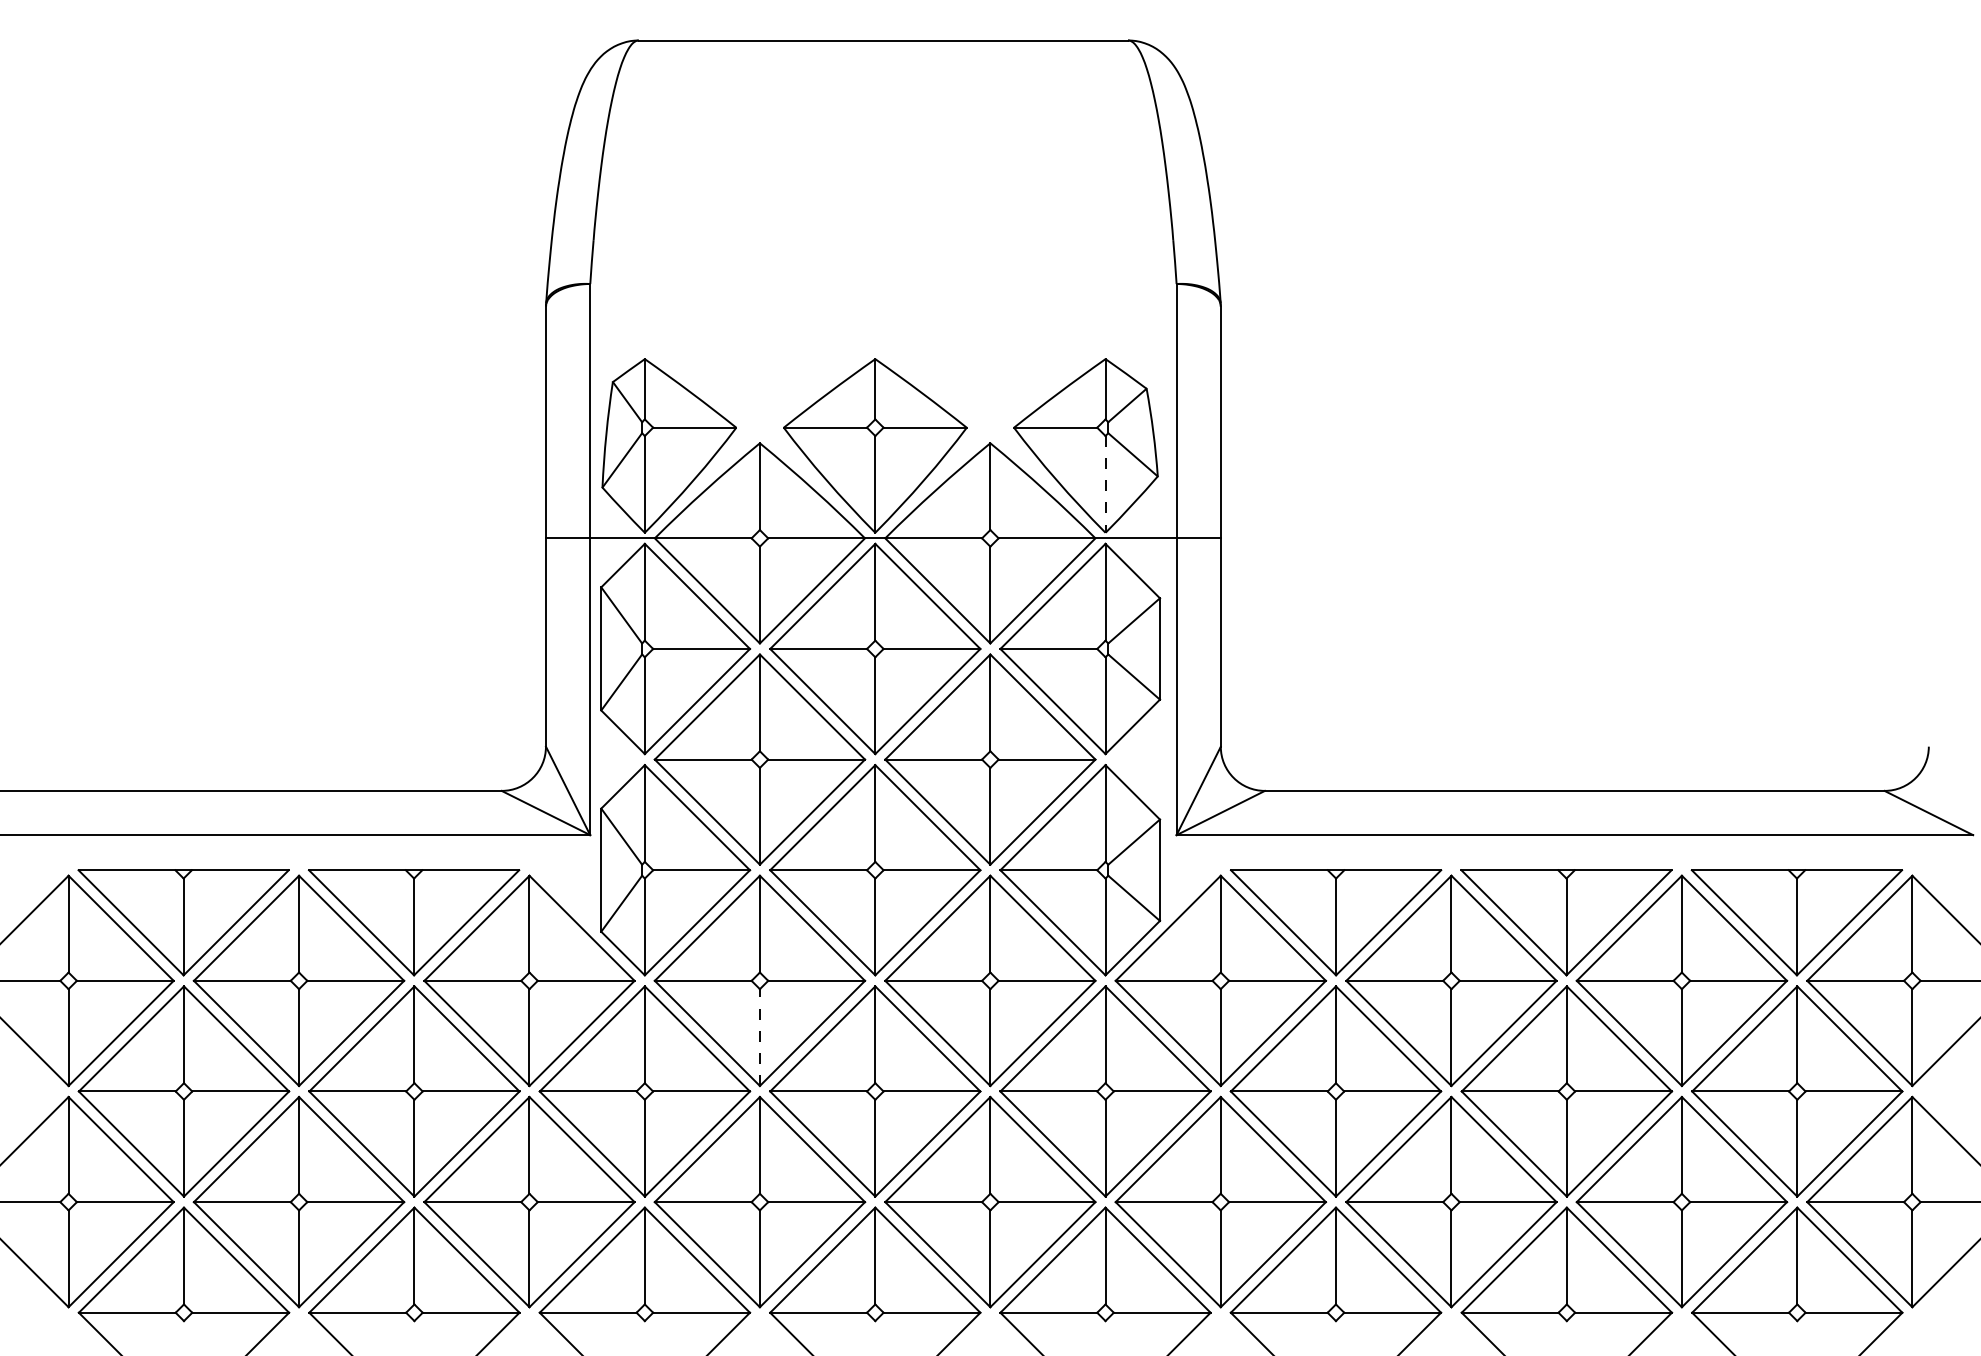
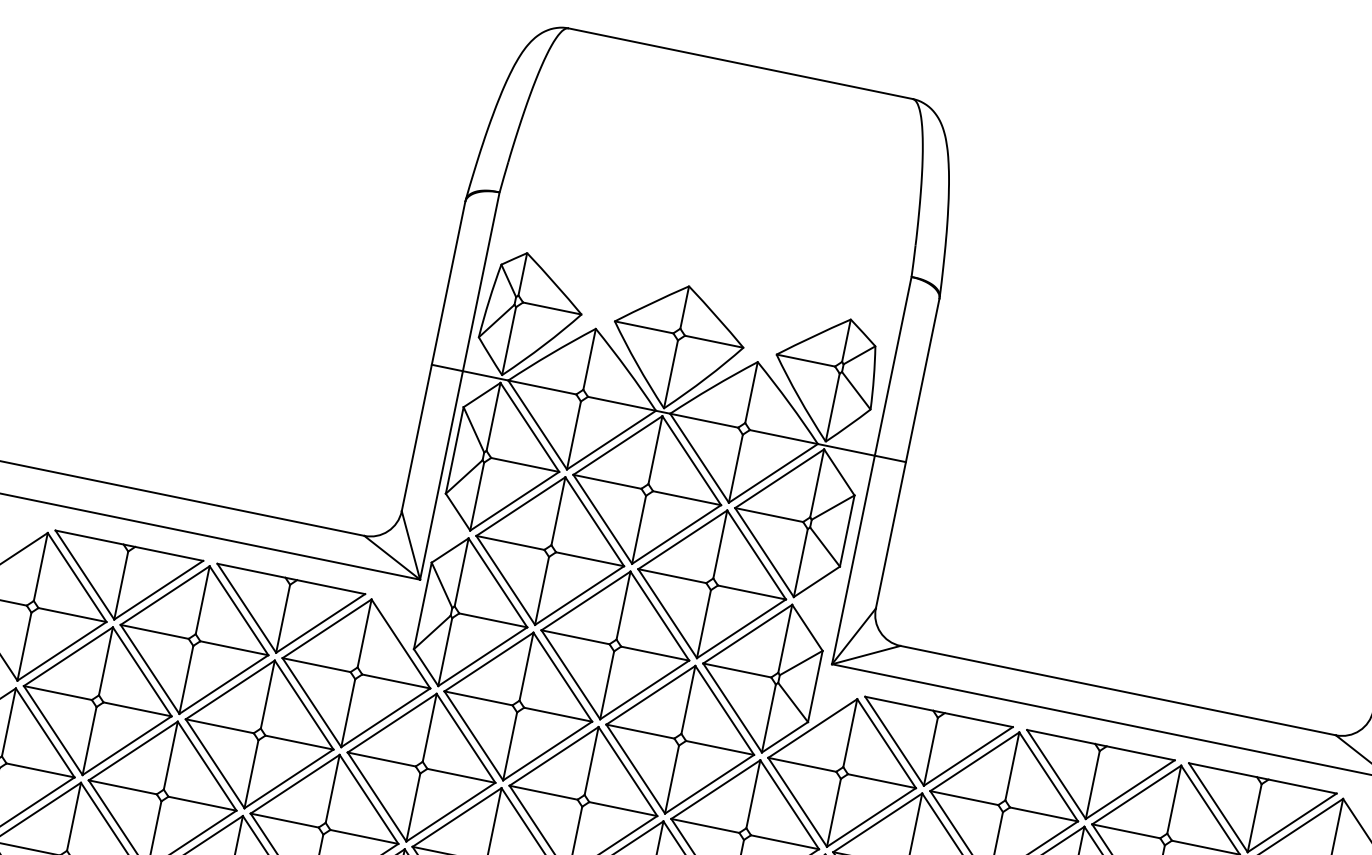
line: (1105, 484) -> (832, 407), dashed -> solid
line: (759, 1037) -> (509, 746), dashed -> solid

